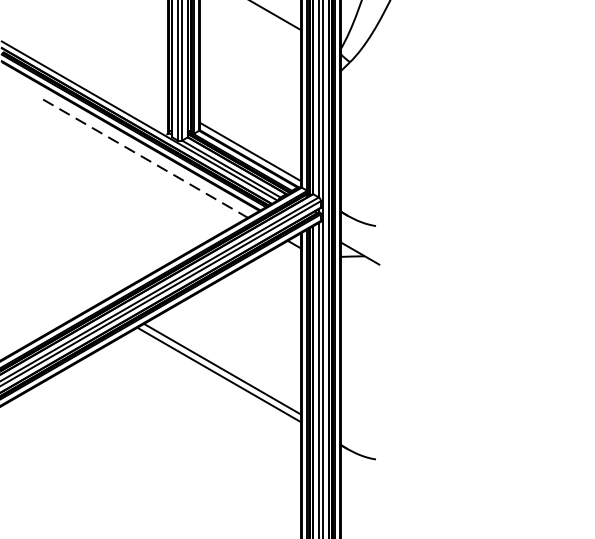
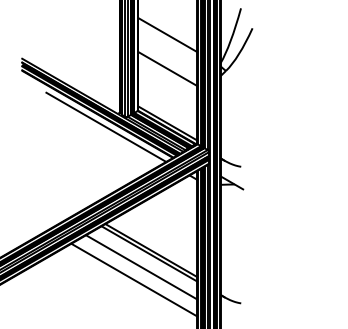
line: (250, 58) -> (167, 68), added
line: (145, 158) -> (106, 127), dashed -> solid
line: (205, 398) -> (141, 267), added
line: (193, 418) -> (134, 279), added

